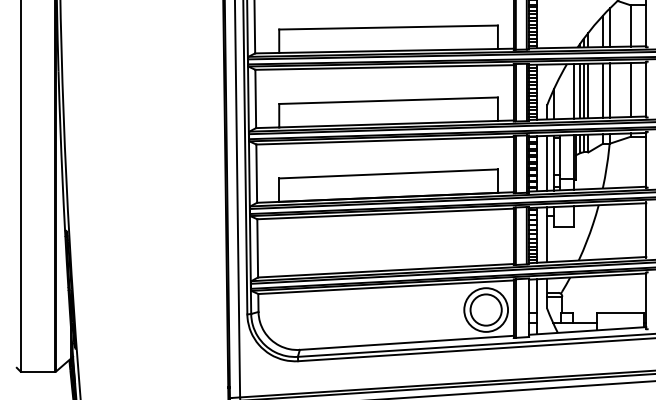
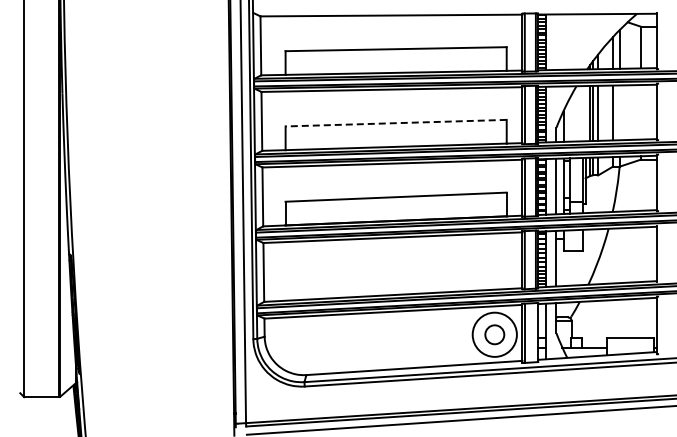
line: (609, 90) -> (619, 112), removed
line: (631, 90) -> (641, 112), removed
line: (573, 91) -> (583, 113), removed
line: (388, 101) -> (396, 123), solid -> dashed
circle: (485, 309) -> (494, 334), size x0.6

